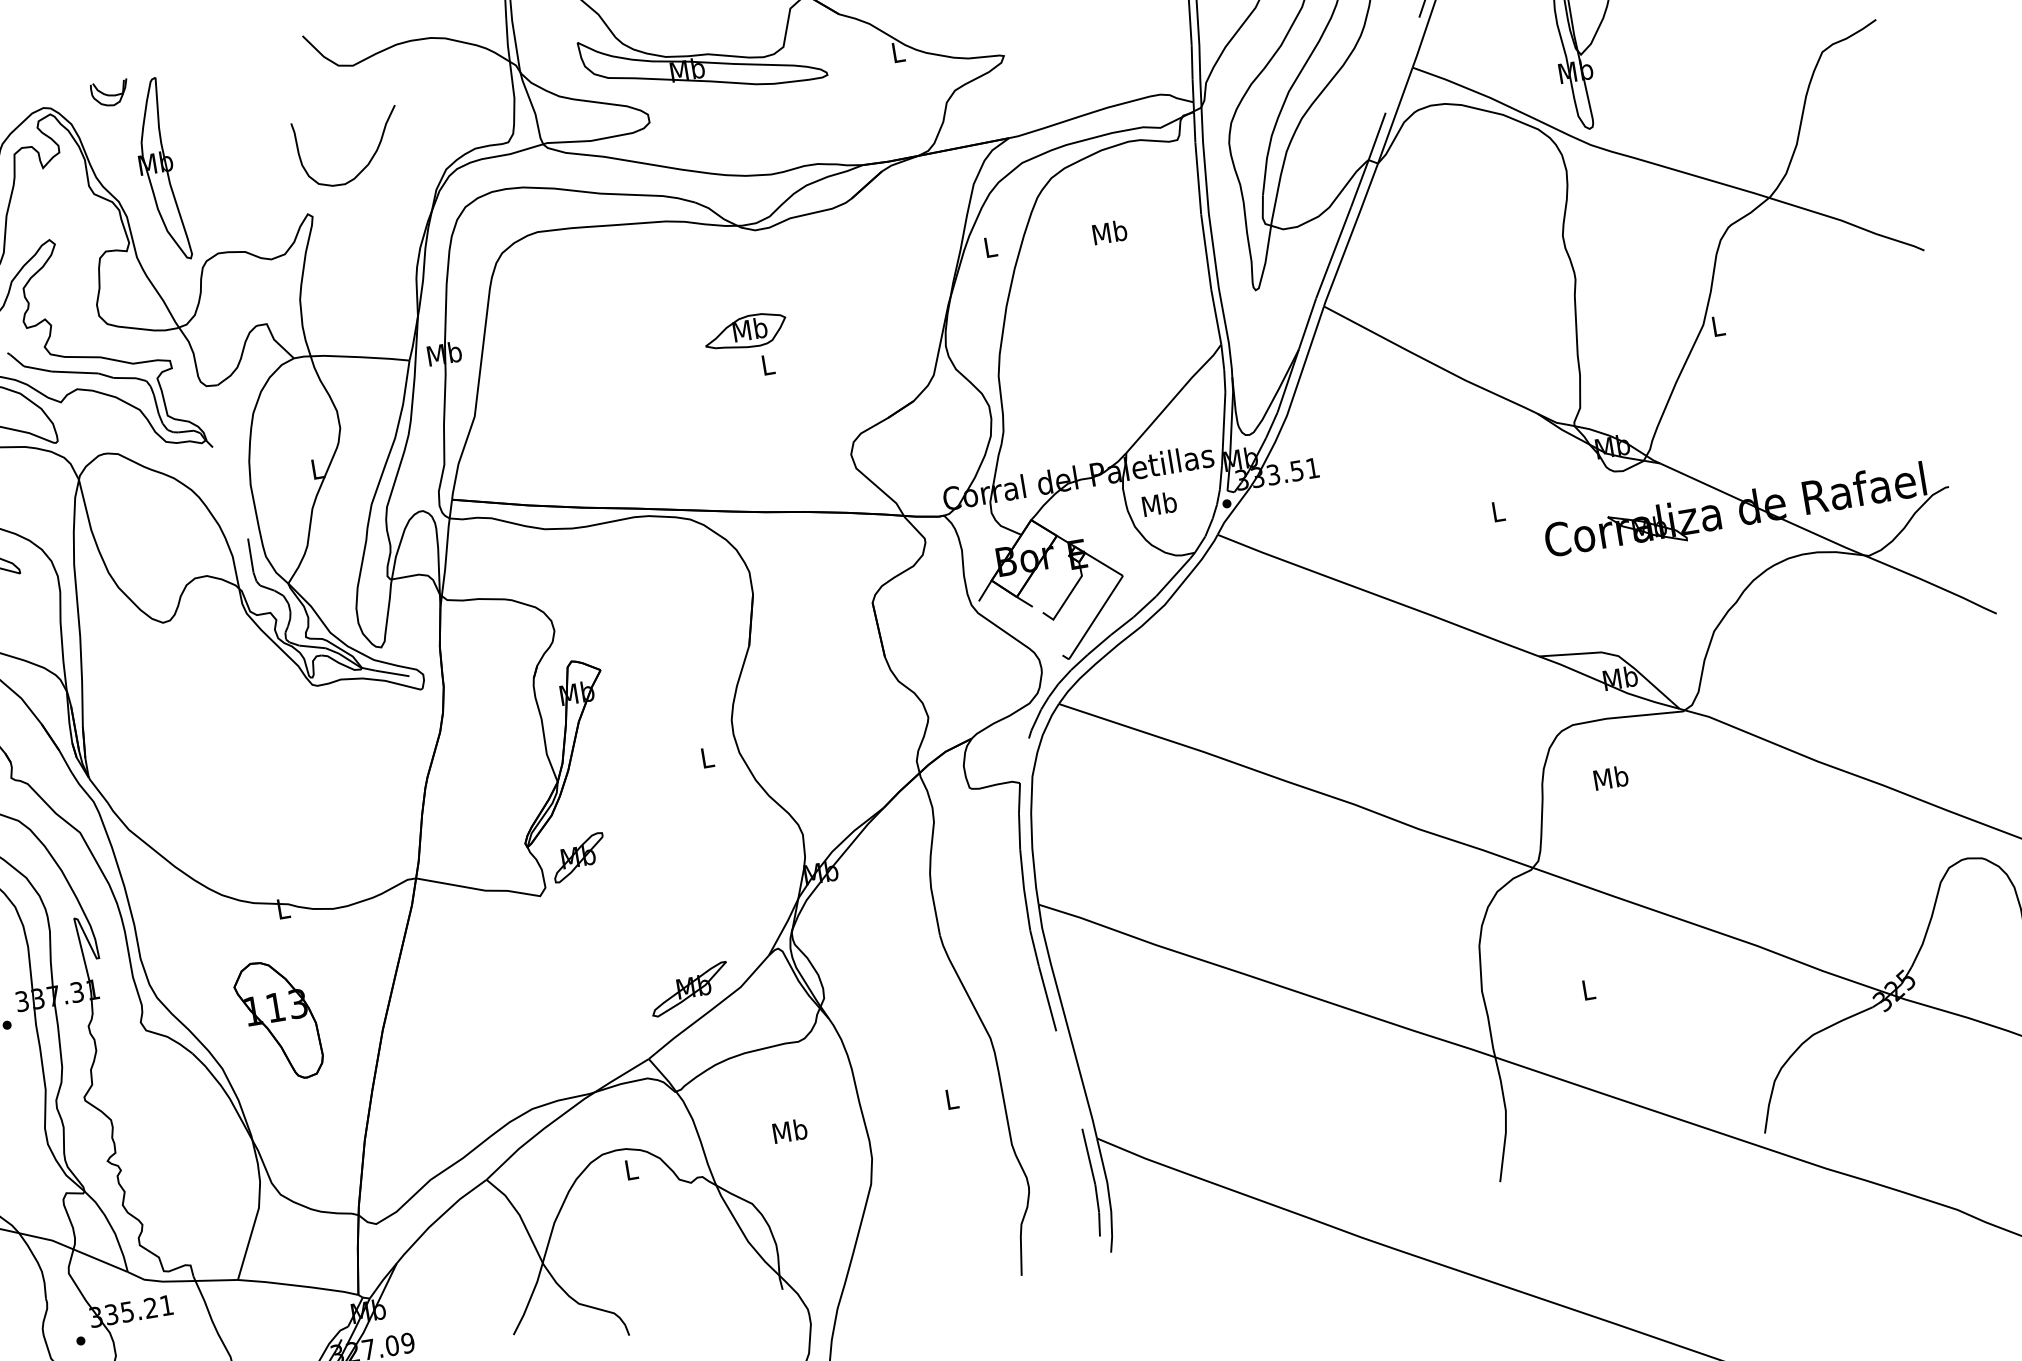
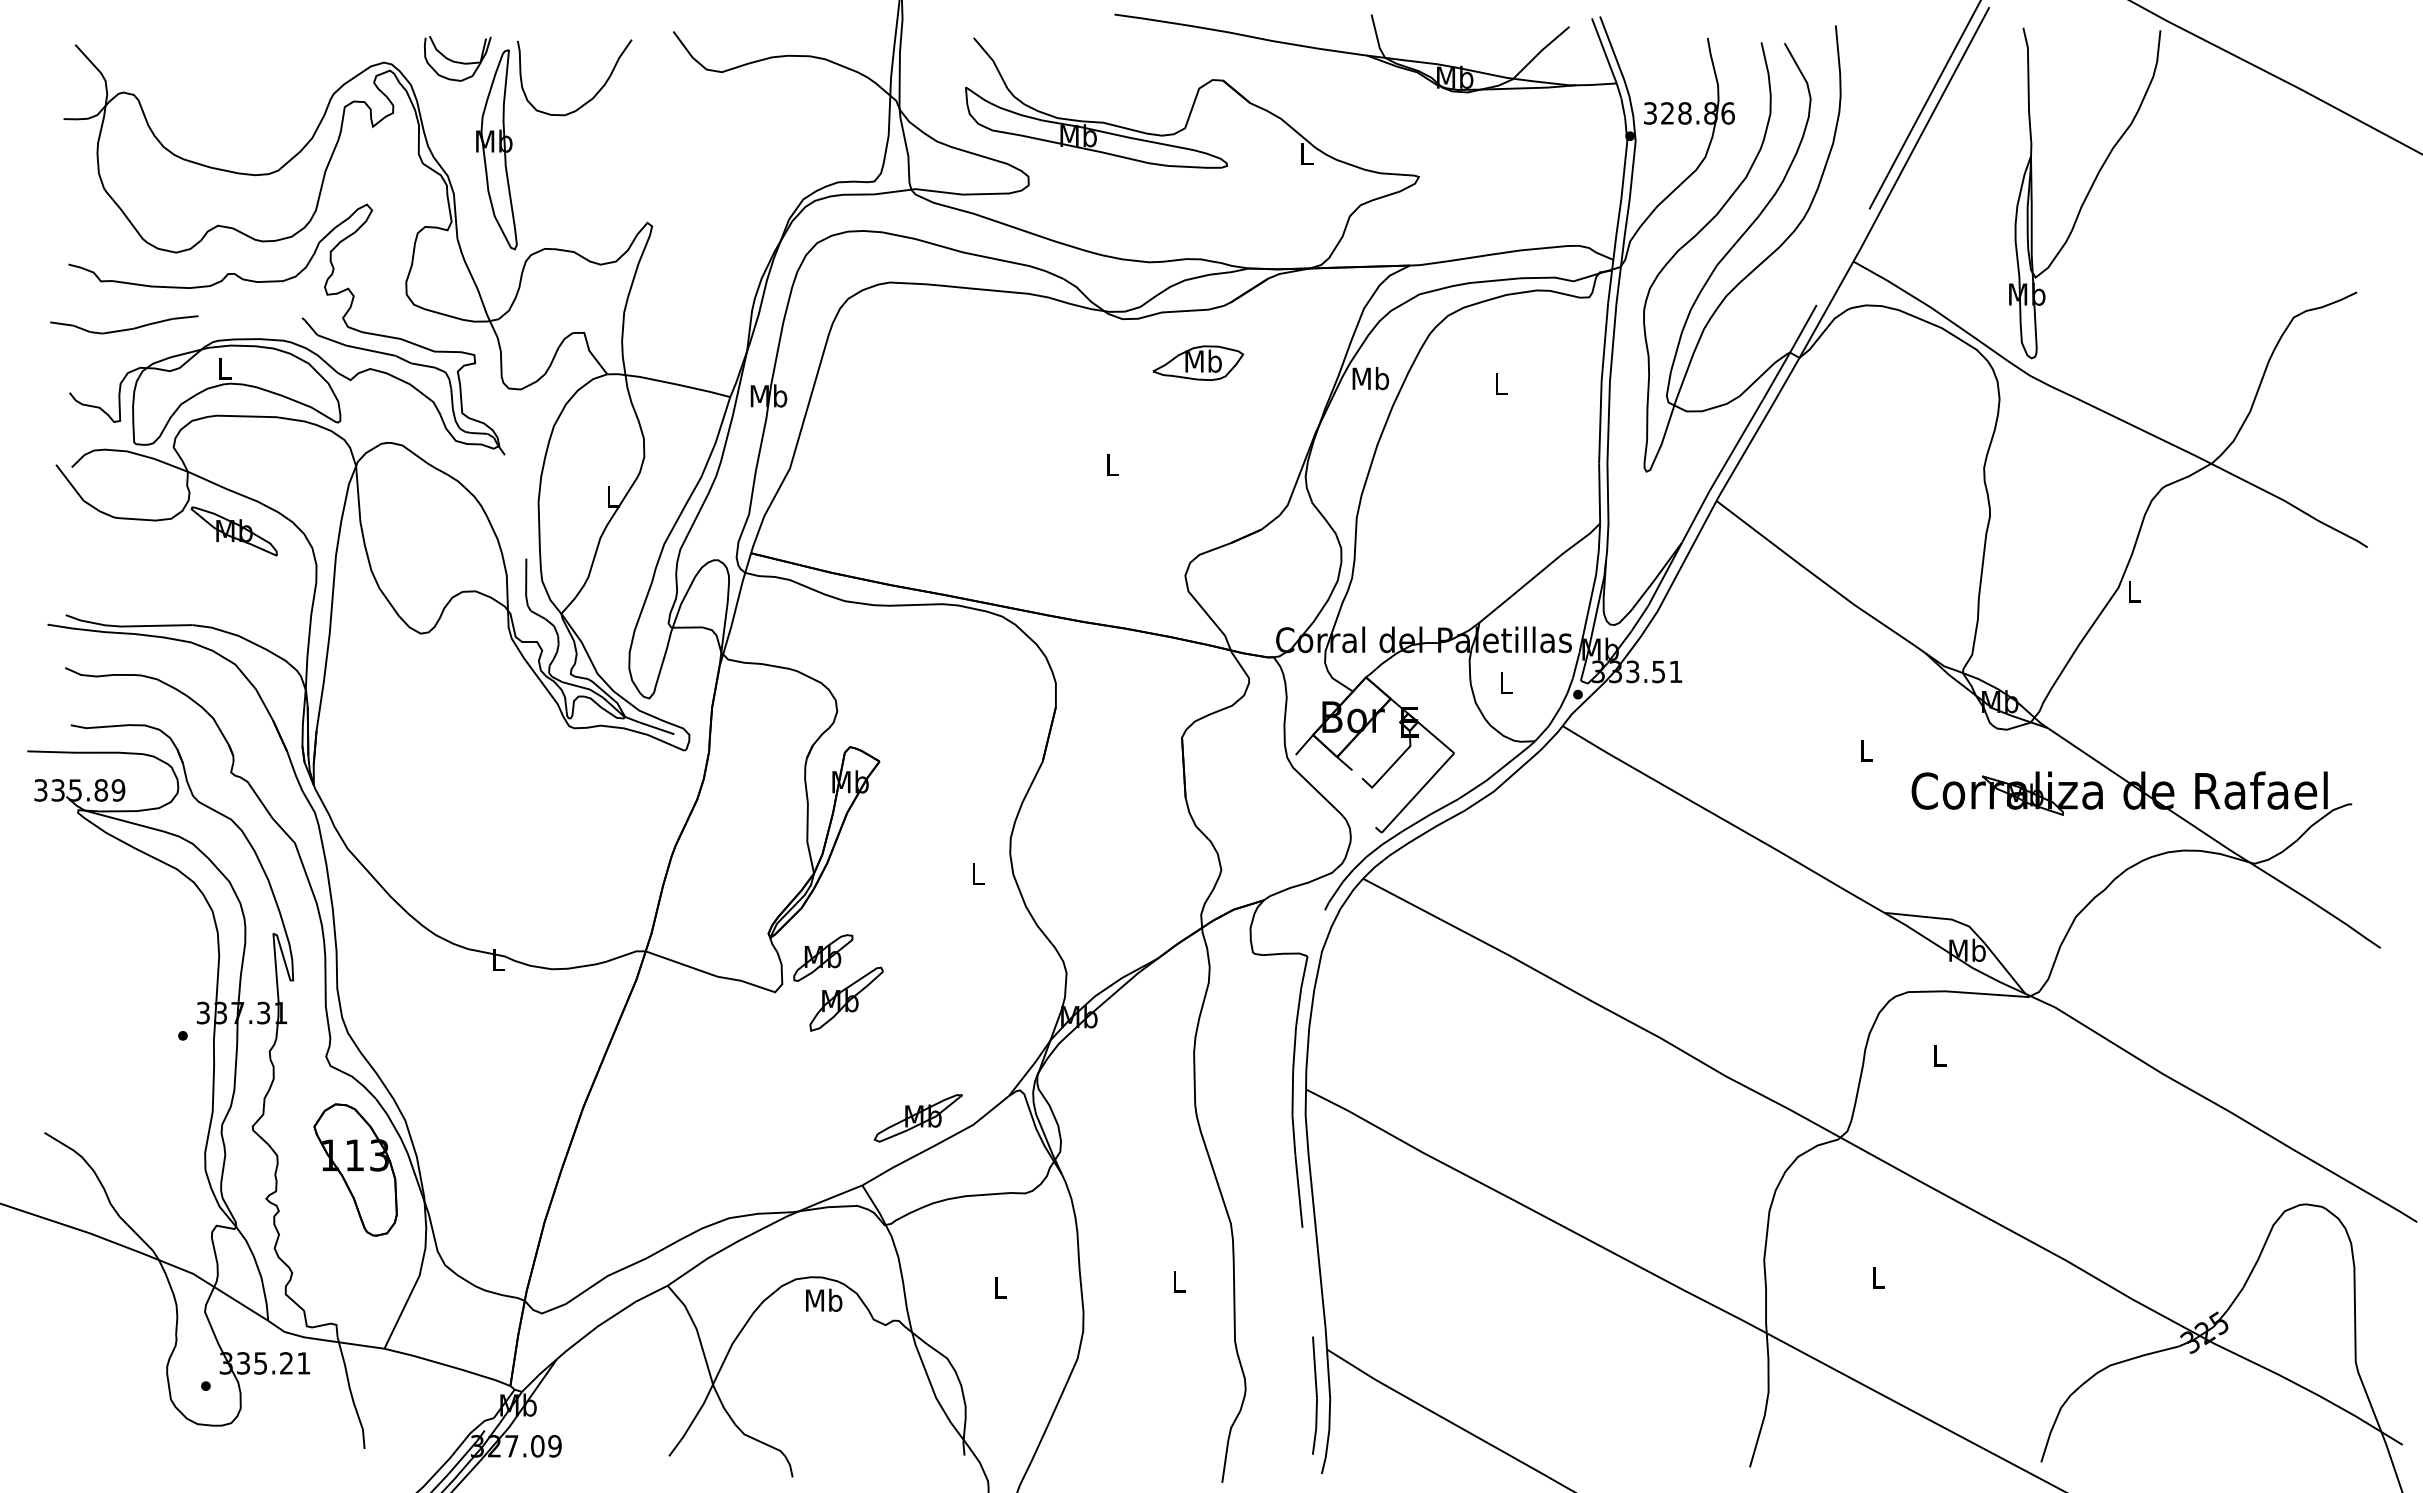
part: (109, 93) -> (457, 58), size x1.67
curve: (369, 159) -> (595, 93), moved
text: (1109, 231) -> (1500, 383), Mb -> L
text: (990, 247) -> (1370, 378), L -> Mb
part: (745, 331) -> (1198, 362), moved
text: (1159, 503) -> (1505, 682), Mb -> L
text: (1610, 777) -> (1939, 1054), Mb -> L
part: (606, 891) -> (846, 998), added
part: (278, 1020) -> (355, 1169), moved
text: (789, 1130) -> (1000, 1286), Mb -> L
text: (631, 1168) -> (824, 1299), L -> Mb

